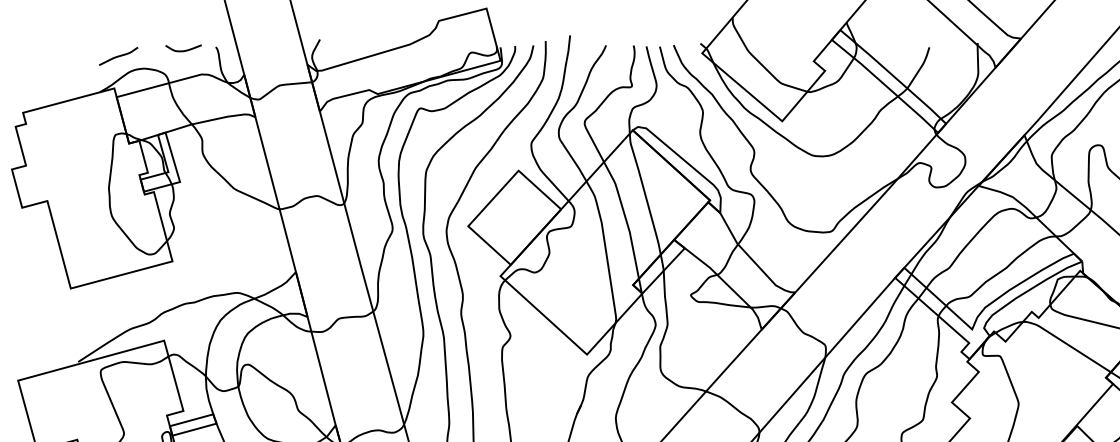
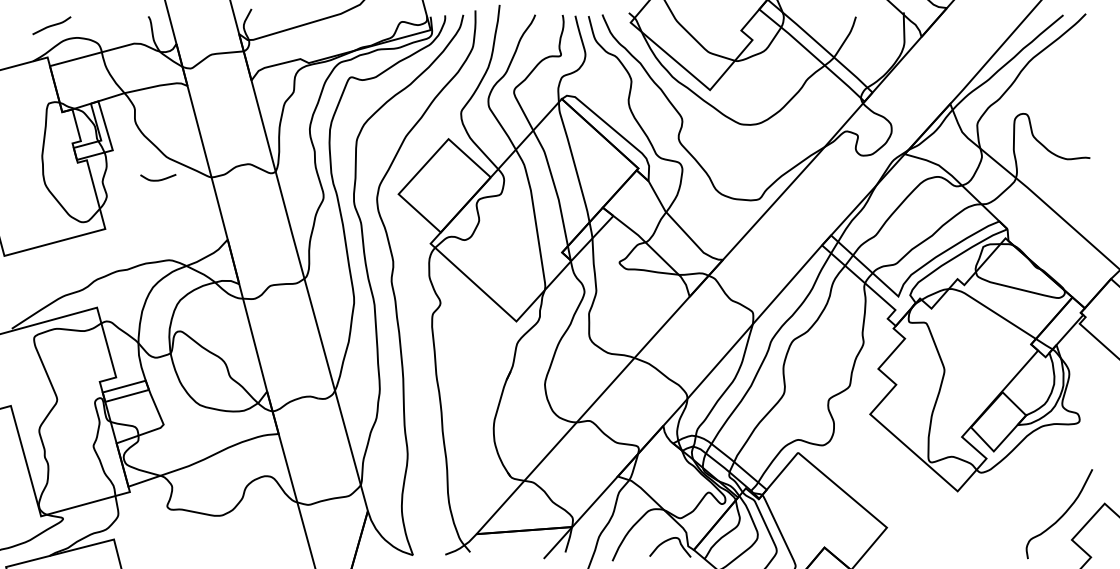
curve: (183, 50) -> (158, 179), moved

